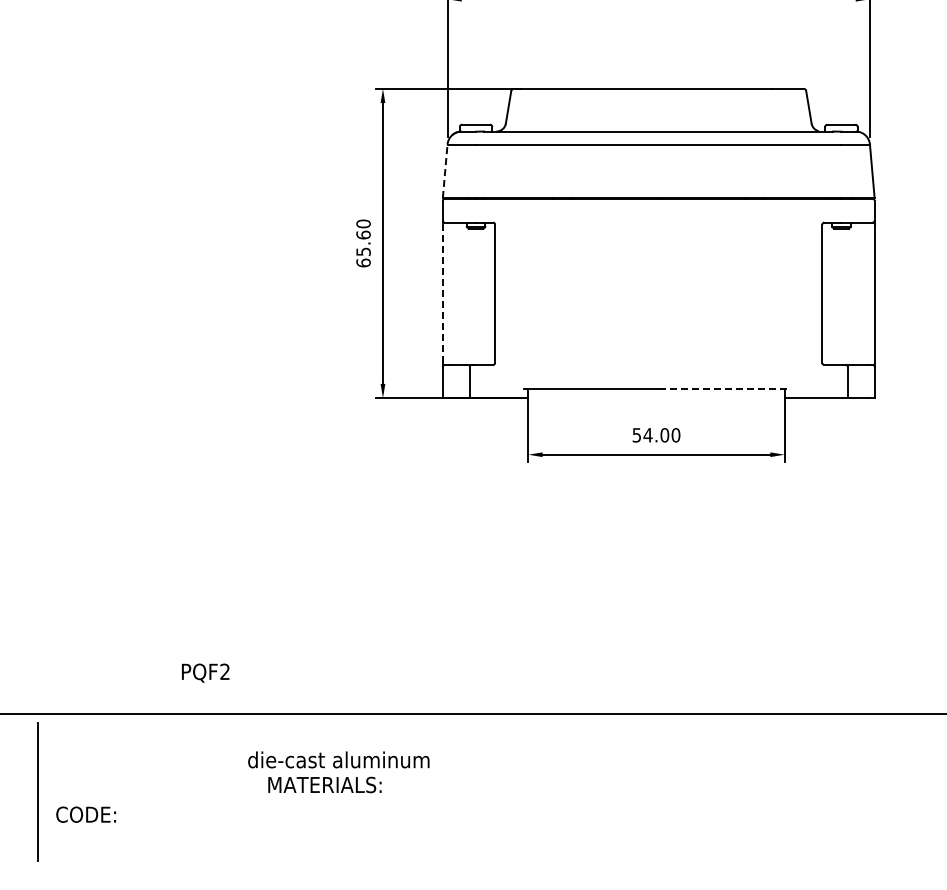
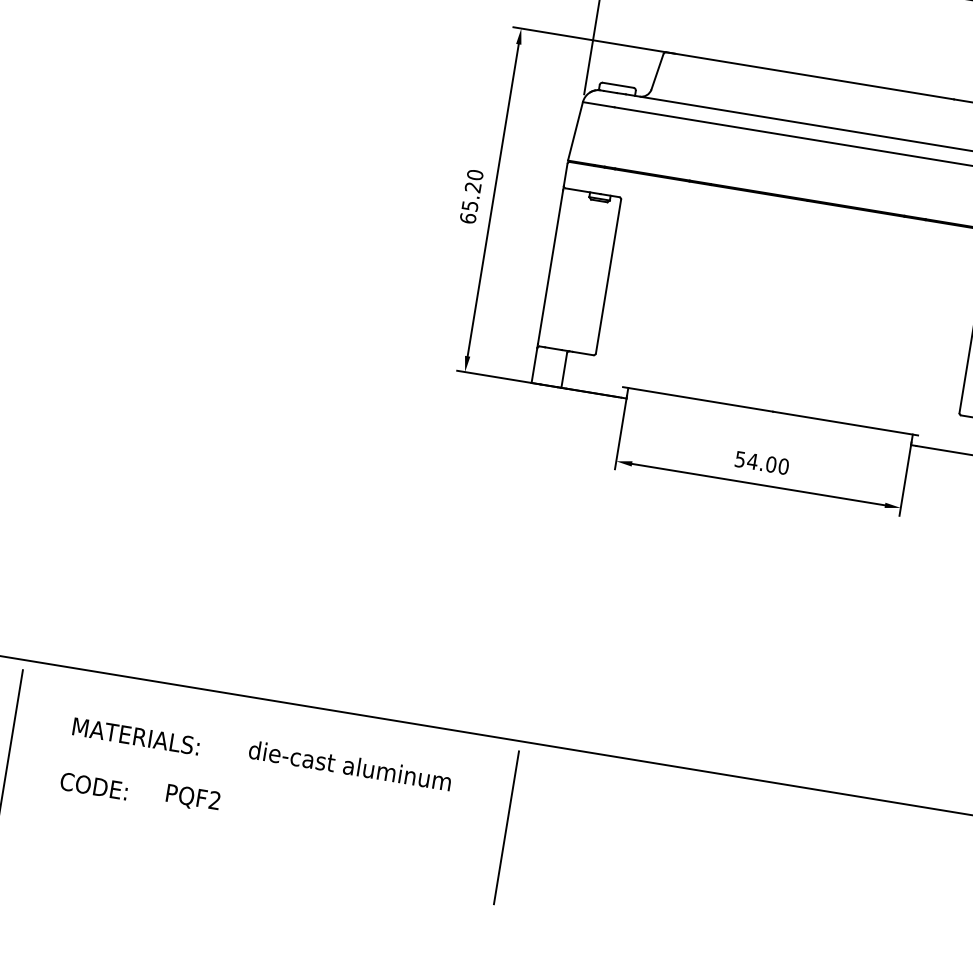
line: (445, 171) -> (575, 131), dashed -> solid
text: (363, 234) -> (473, 186), 65.60 -> 65.20
line: (442, 293) -> (550, 266), dashed -> solid
line: (724, 388) -> (846, 423), dashed -> solid
text: (205, 672) -> (193, 797), moved
text: (324, 784) -> (135, 735), moved
line: (484, 791) -> (506, 827), added
text: (85, 814) -> (93, 785), moved

